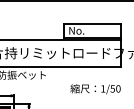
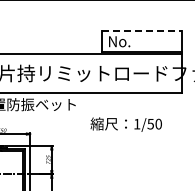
line: (92, 23) -> (141, 31), solid -> dashed
text: (95, 89) -> (125, 124), moved

